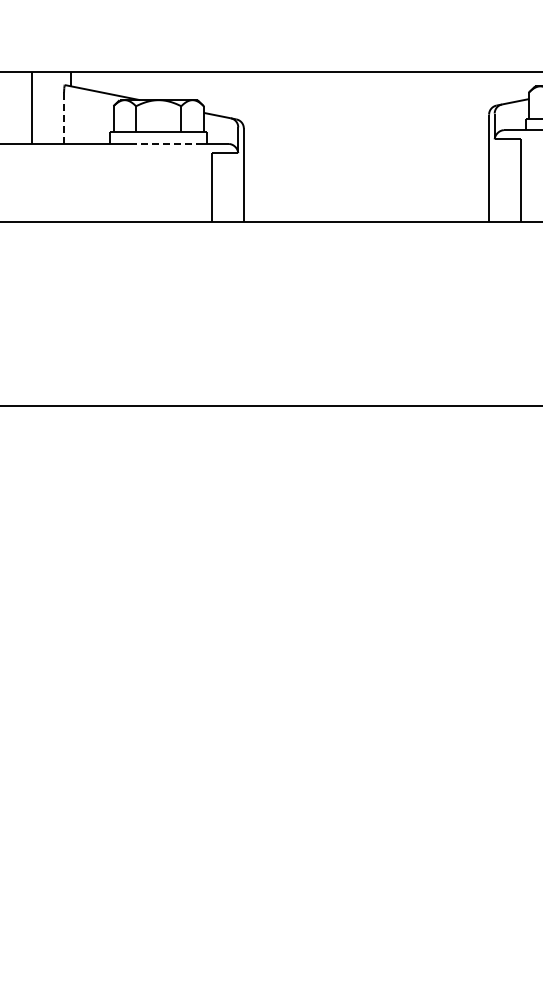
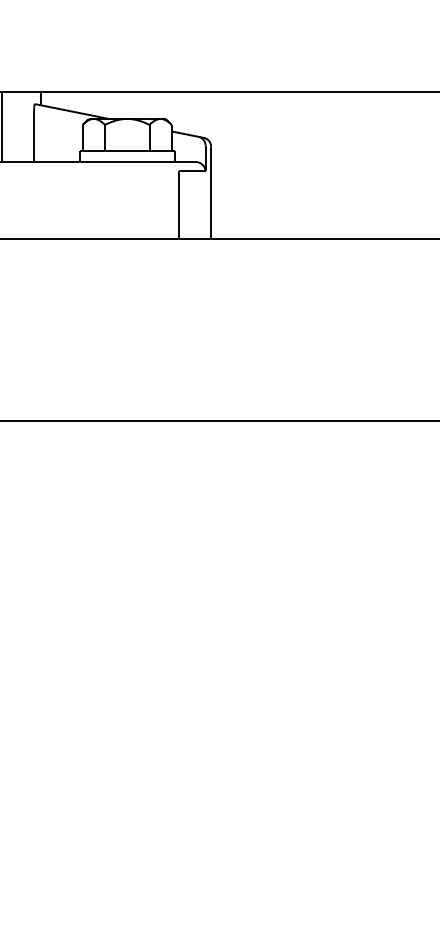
line: (64, 119) -> (34, 137), dashed -> solid
line: (167, 143) -> (135, 161), dashed -> solid

